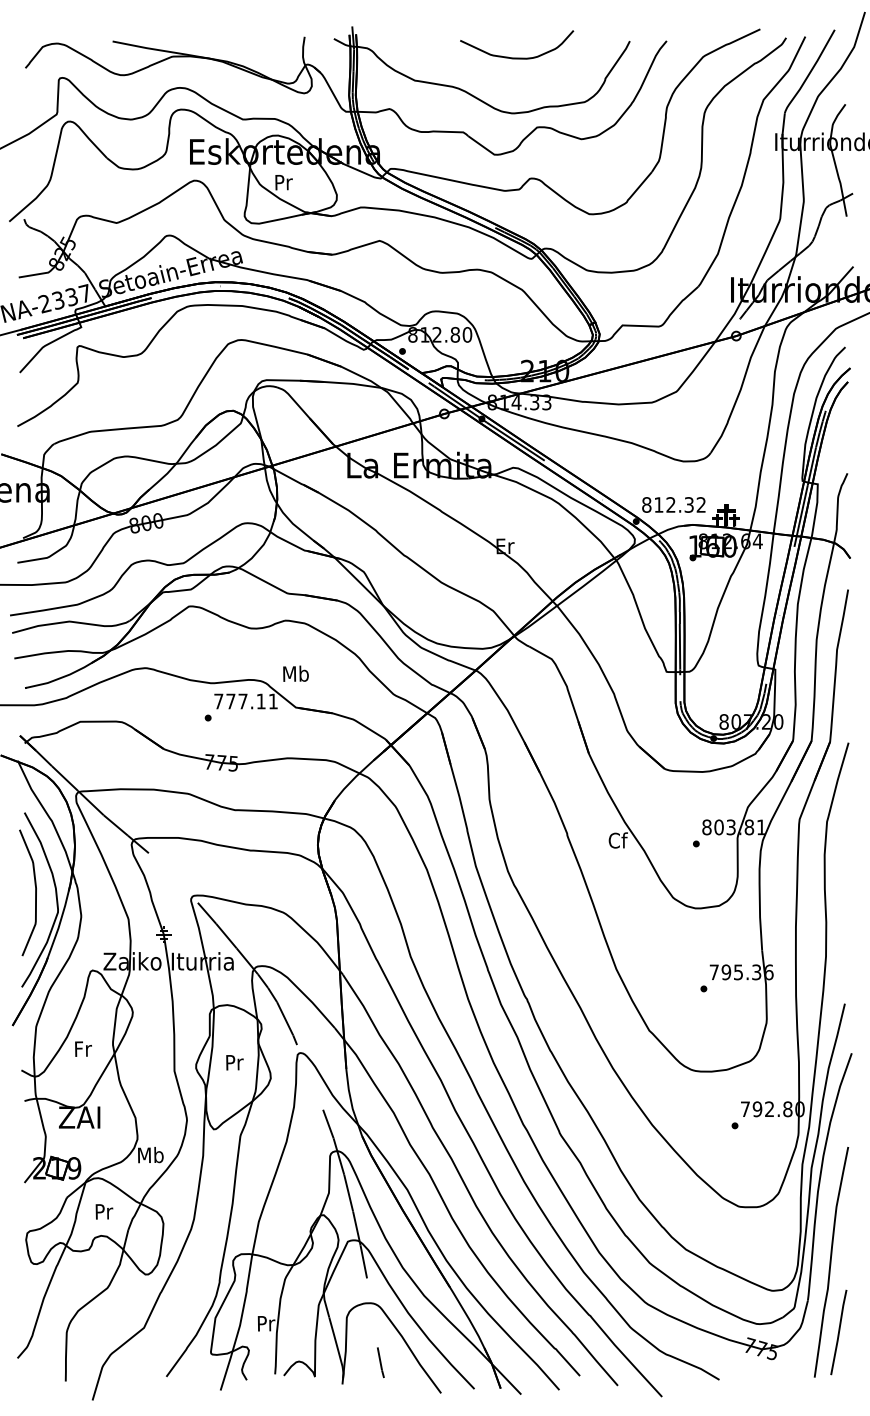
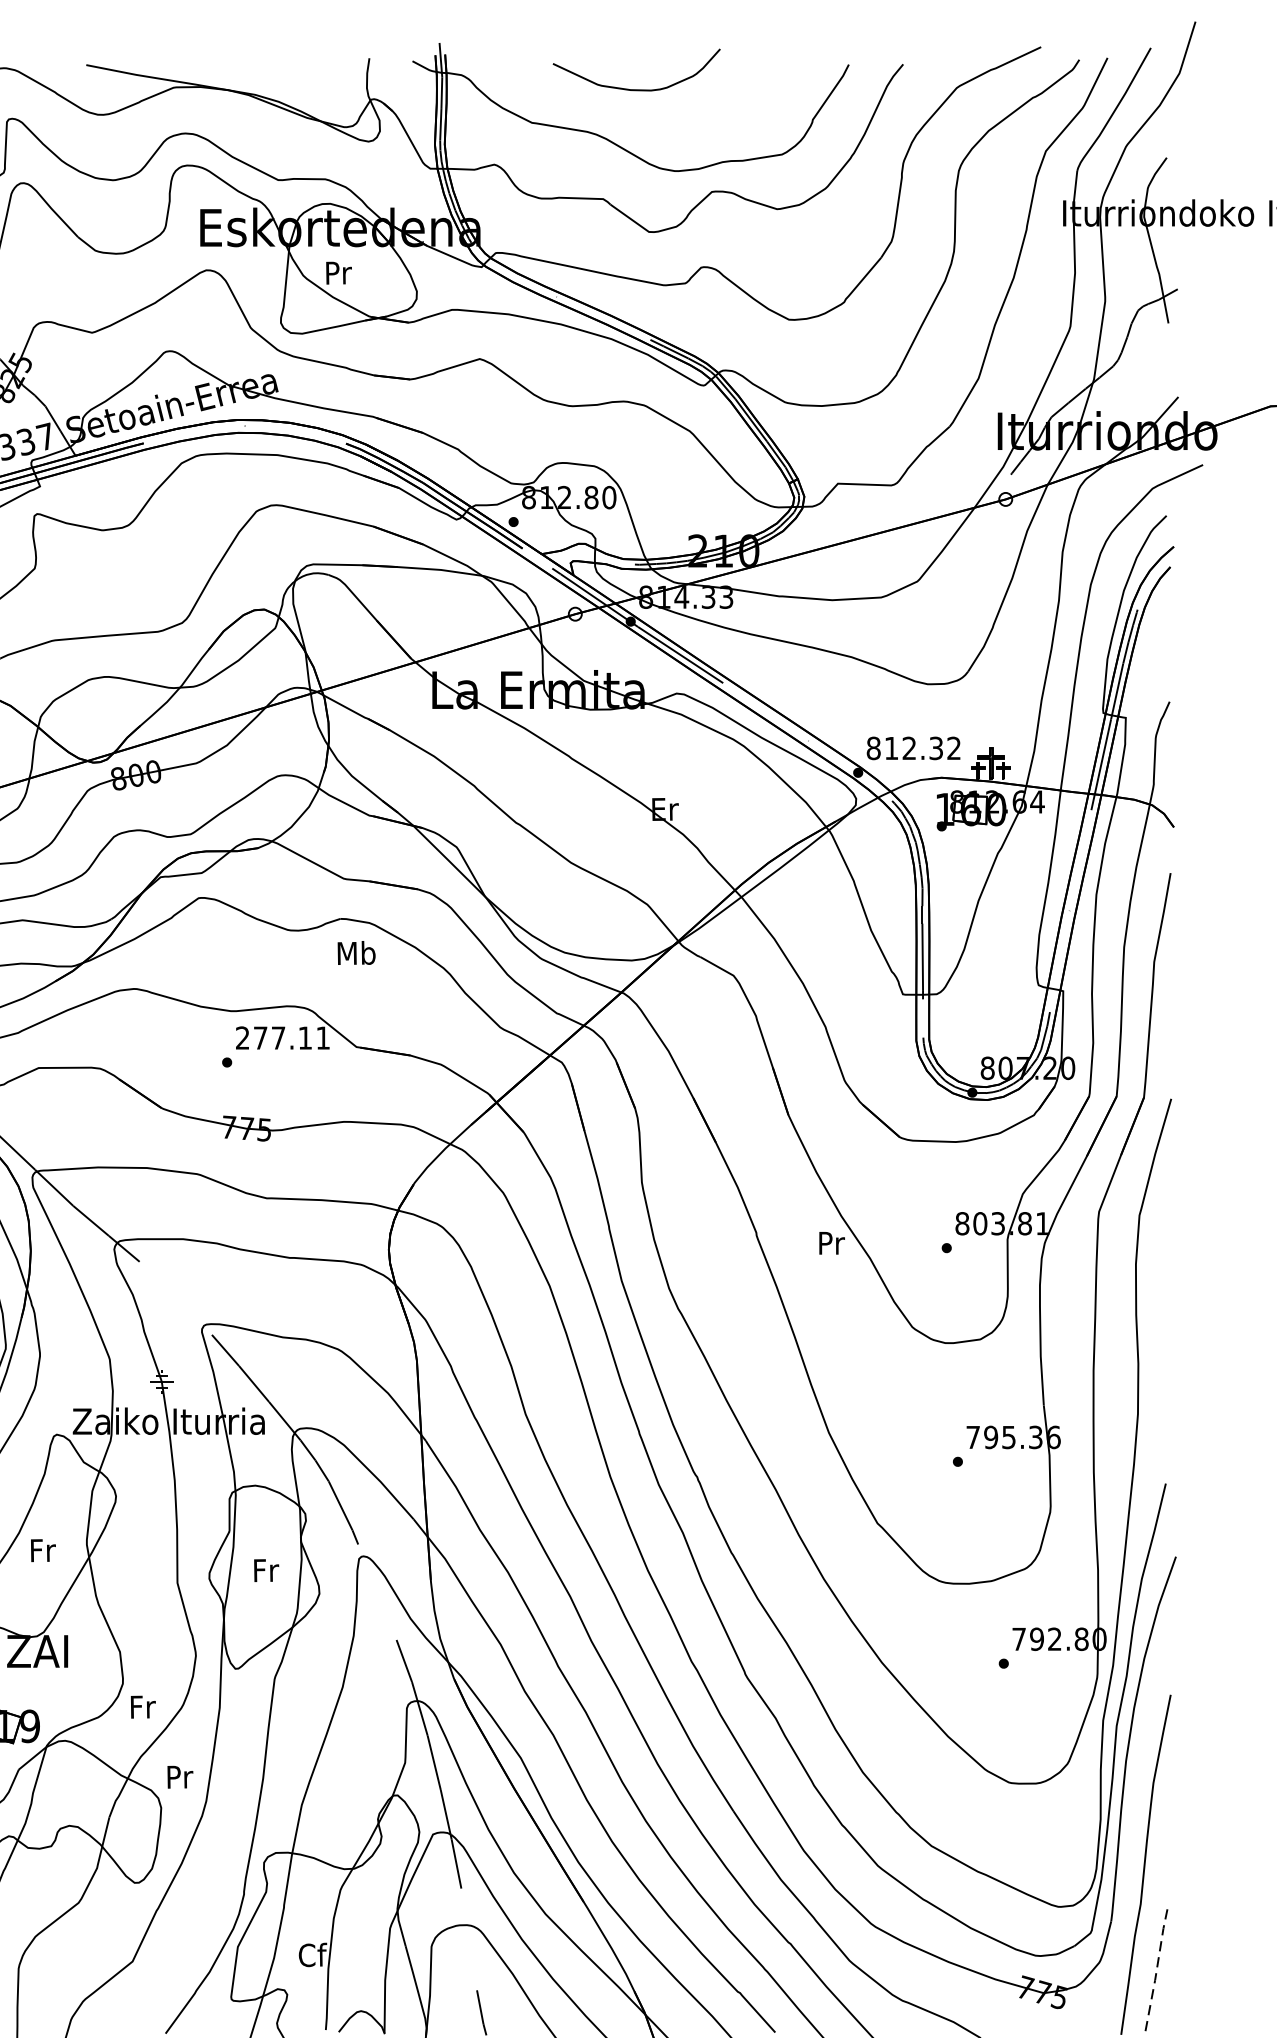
curve: (517, 57) -> (637, 88), moved
text: (295, 673) -> (355, 952), moved
text: (218, 701) -> (242, 1038), 777.11 -> 277.11
text: (617, 840) -> (830, 1243), Cf -> Pr
text: (234, 1062) -> (265, 1570), Pr -> Fr
text: (150, 1154) -> (142, 1705), Mb -> Fr
text: (104, 1211) -> (180, 1776), moved
text: (265, 1323) -> (311, 1955), Pr -> Cf
line: (838, 1332) -> (1156, 1968), solid -> dashed

